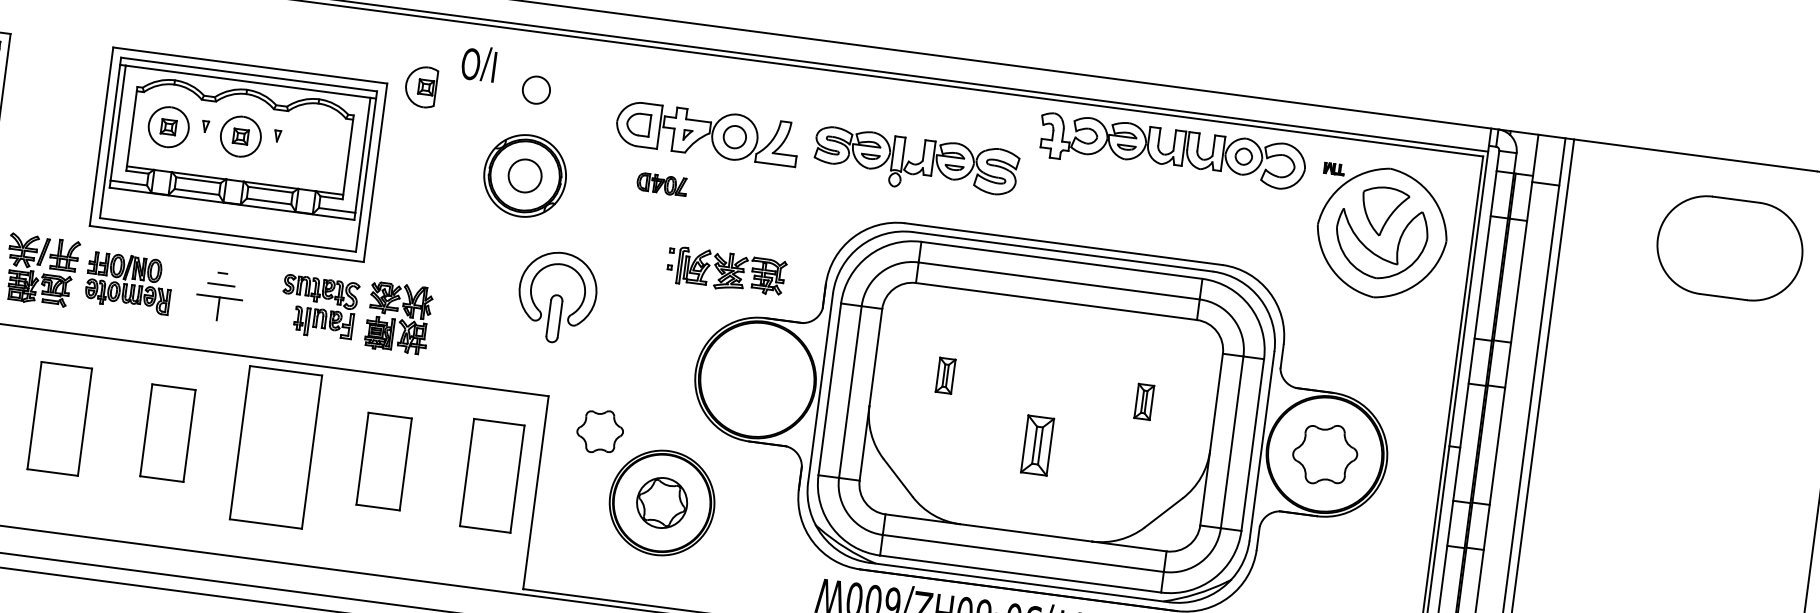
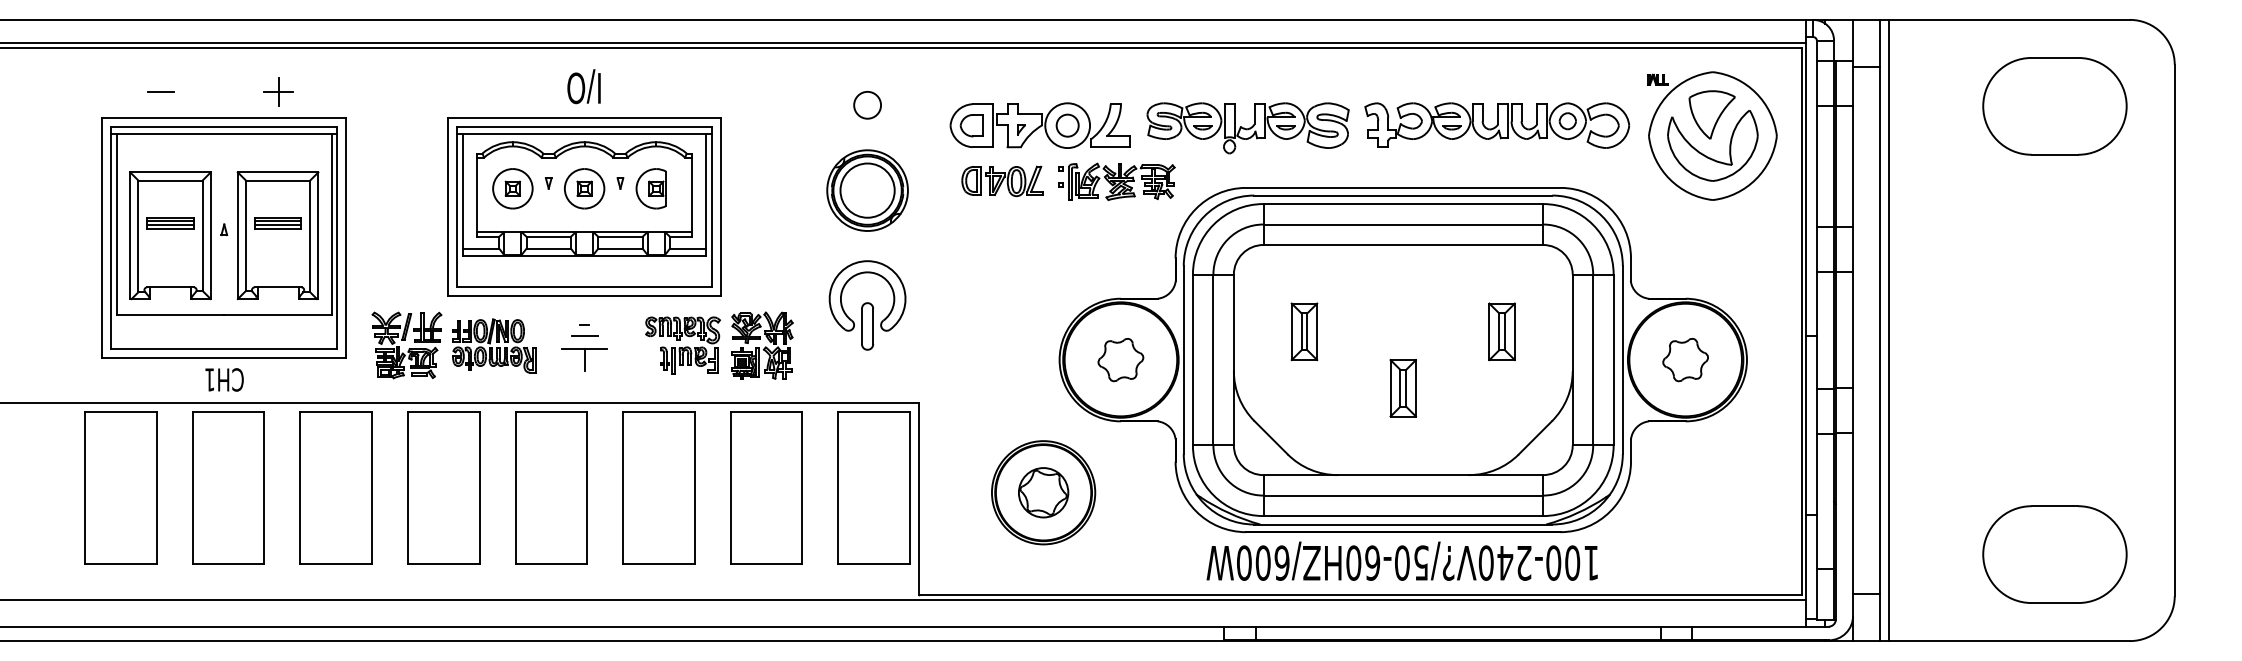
text: (478, 63) -> (583, 86), moved
part: (420, 86) -> (650, 188), moved
part: (1172, 151) -> (1497, 125), moved
circle: (525, 175) -> (867, 190), size x1.67
part: (661, 184) -> (1002, 181), size x1.67
part: (726, 270) -> (1116, 181), moved
part: (557, 297) -> (867, 305), moved
part: (945, 375) -> (1304, 331), size x1.67
part: (1143, 401) -> (1501, 331), size x1.67
part: (59, 418) -> (443, 487), size x1.43
part: (168, 432) -> (551, 487), size x1.67
part: (599, 432) -> (1120, 360), moved
part: (1325, 453) -> (1685, 359), size x0.71
part: (384, 461) -> (766, 487), size x1.67
part: (491, 475) -> (873, 487), size x1.43

